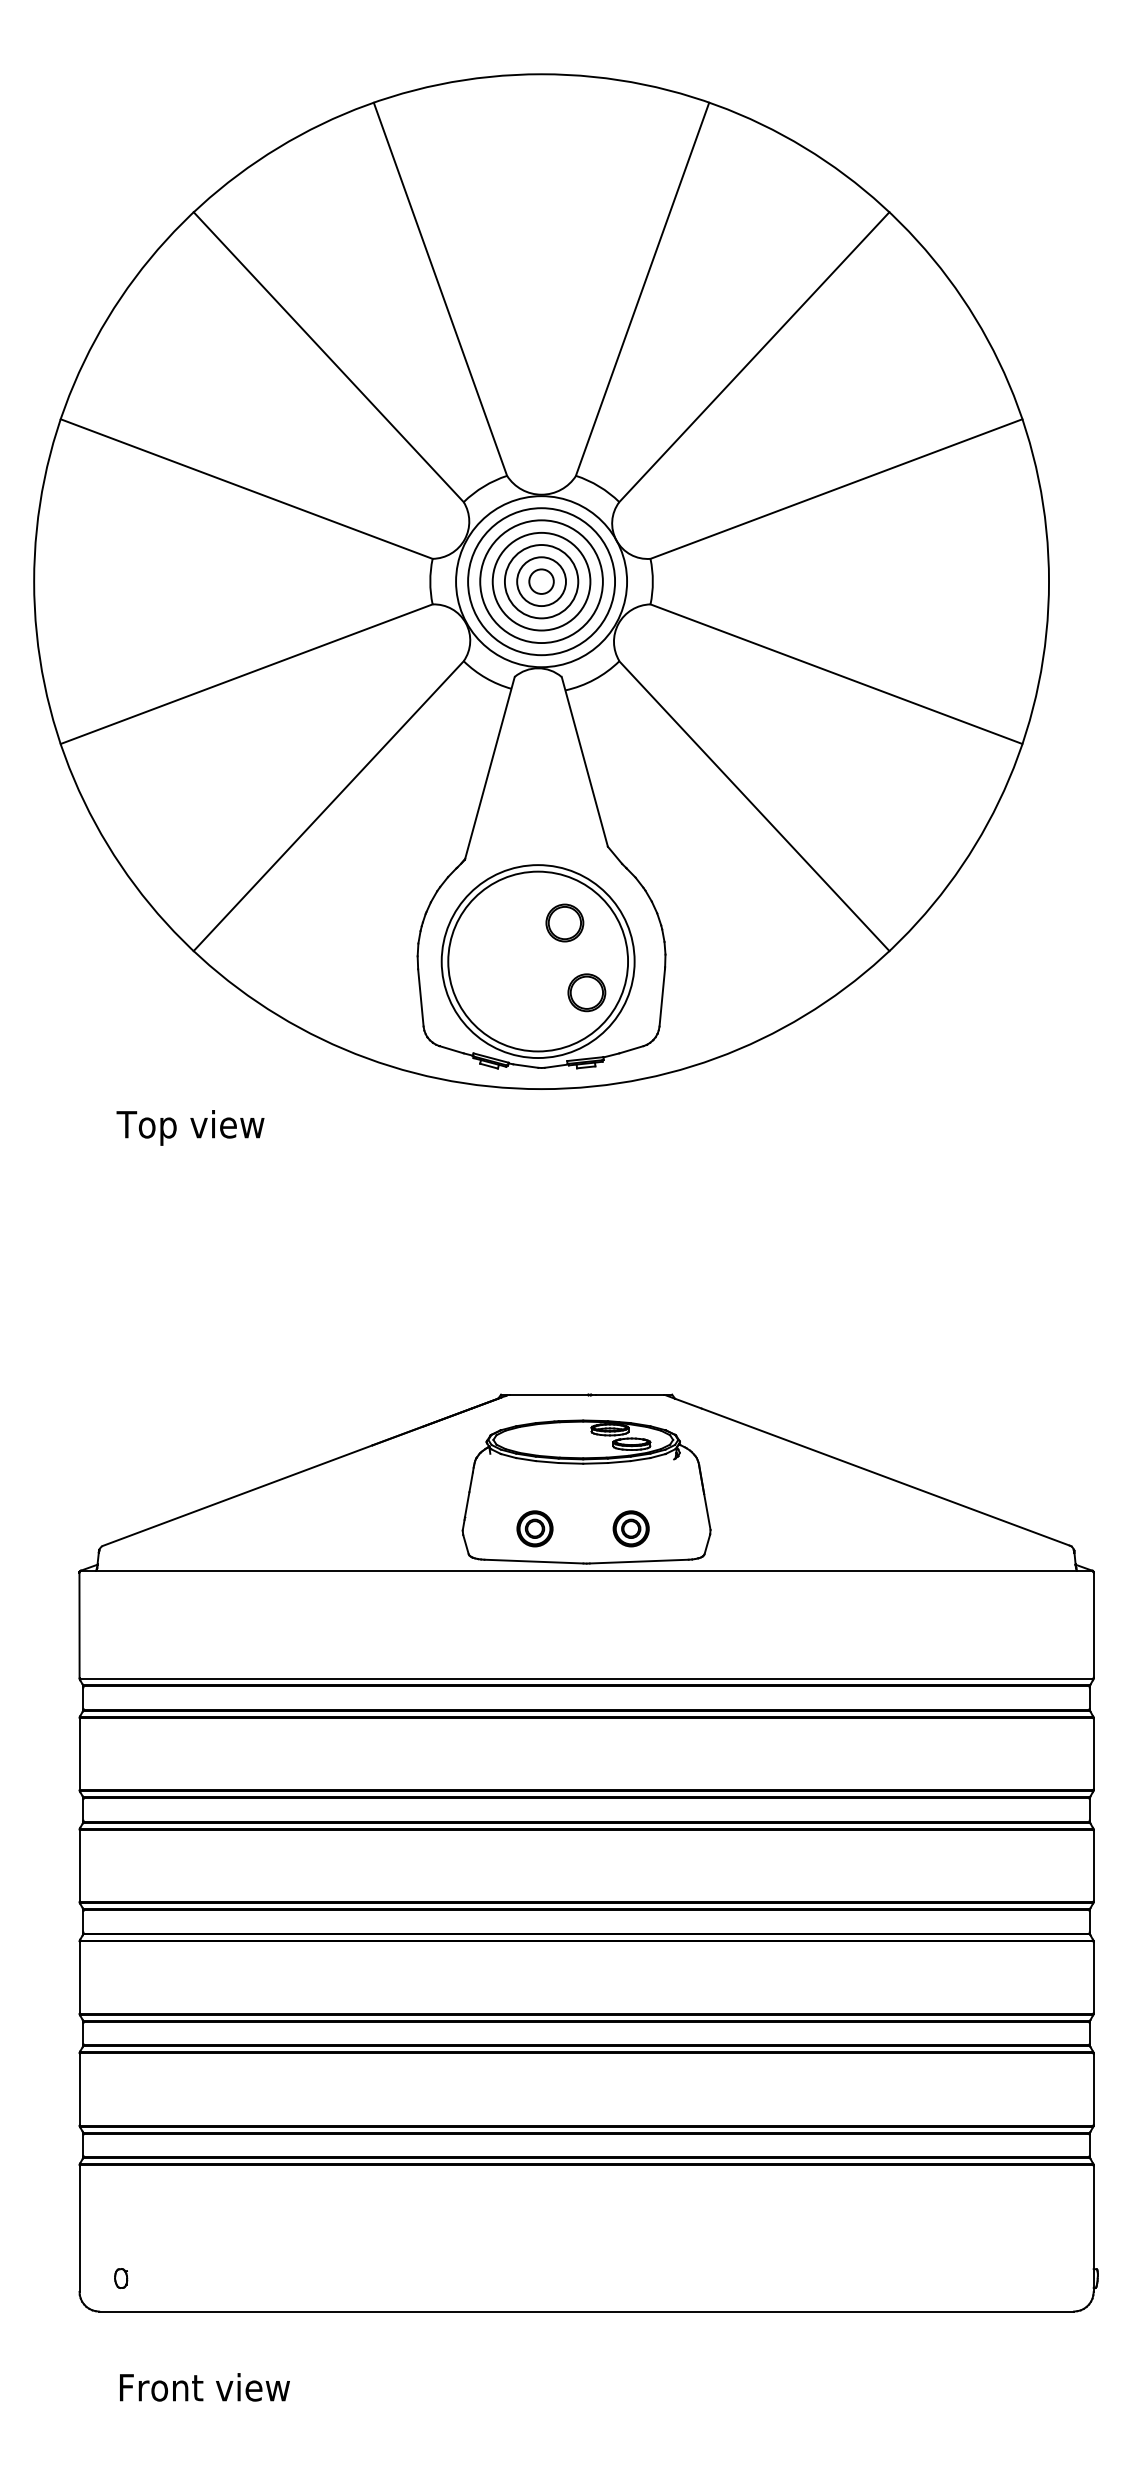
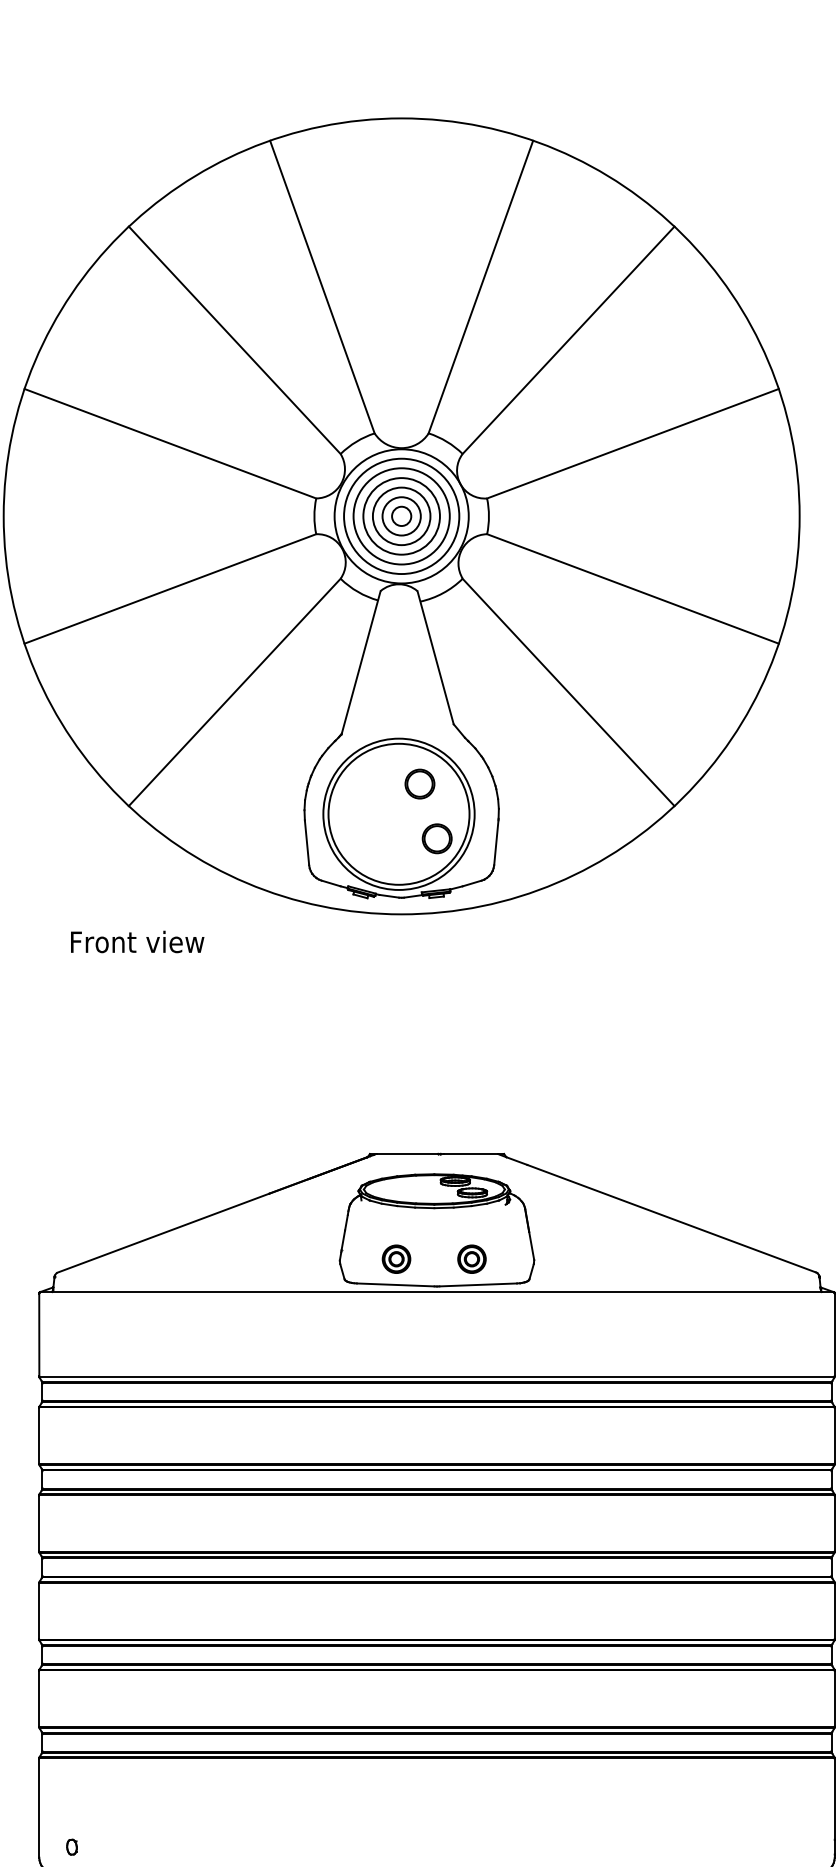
text: (202, 1127) -> (135, 944), Top view -> Front view

